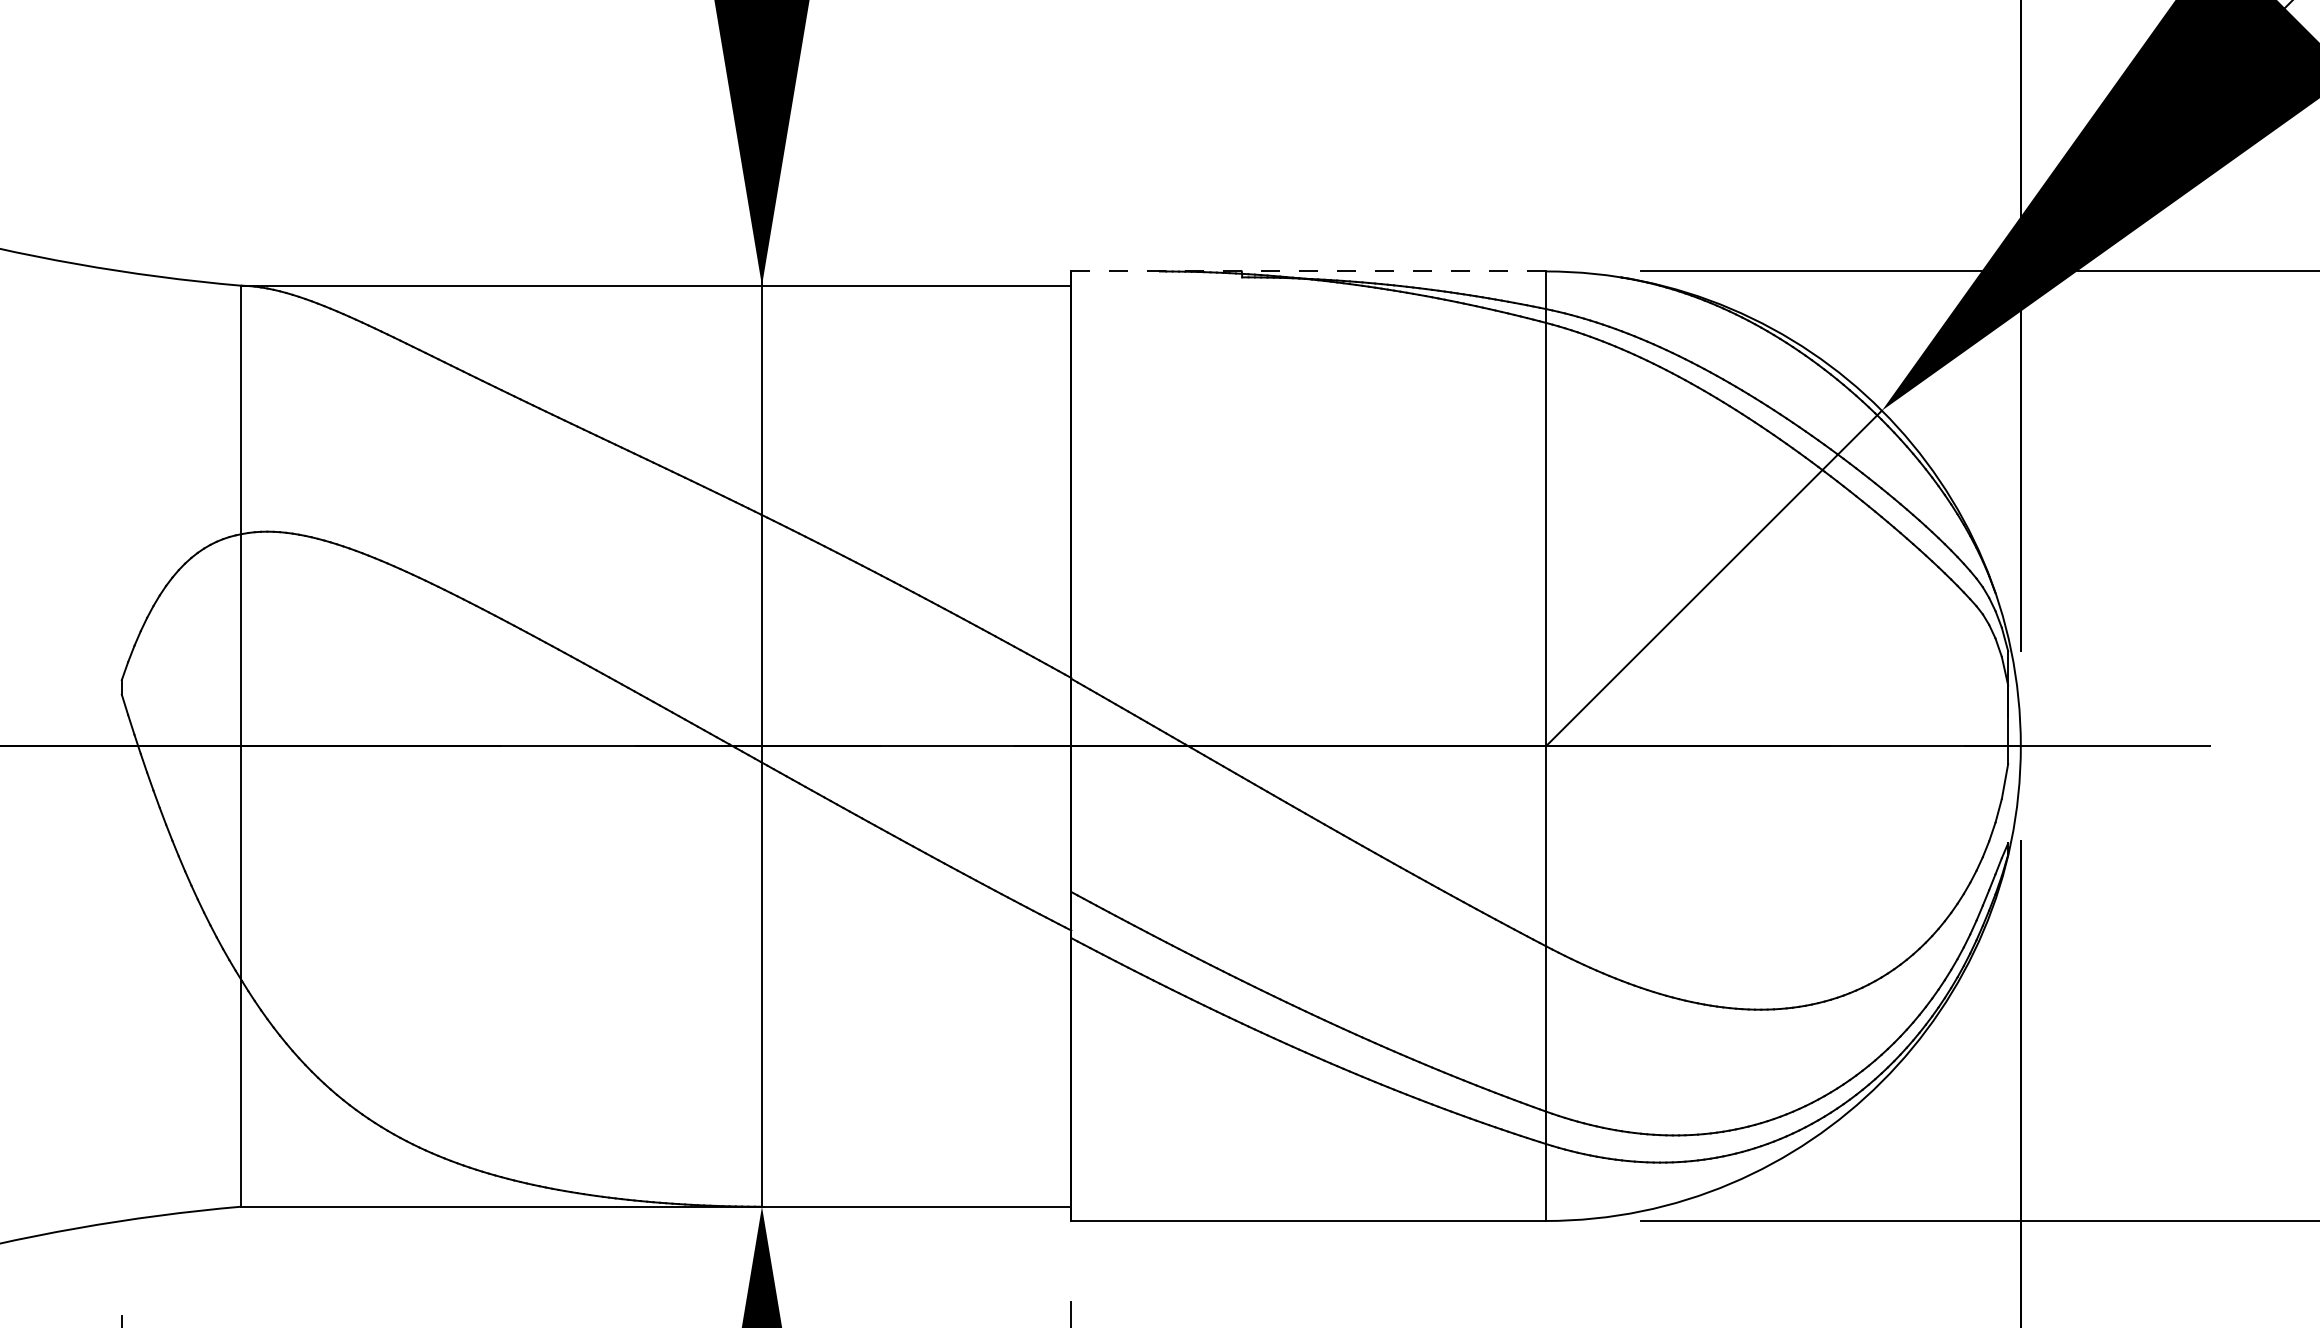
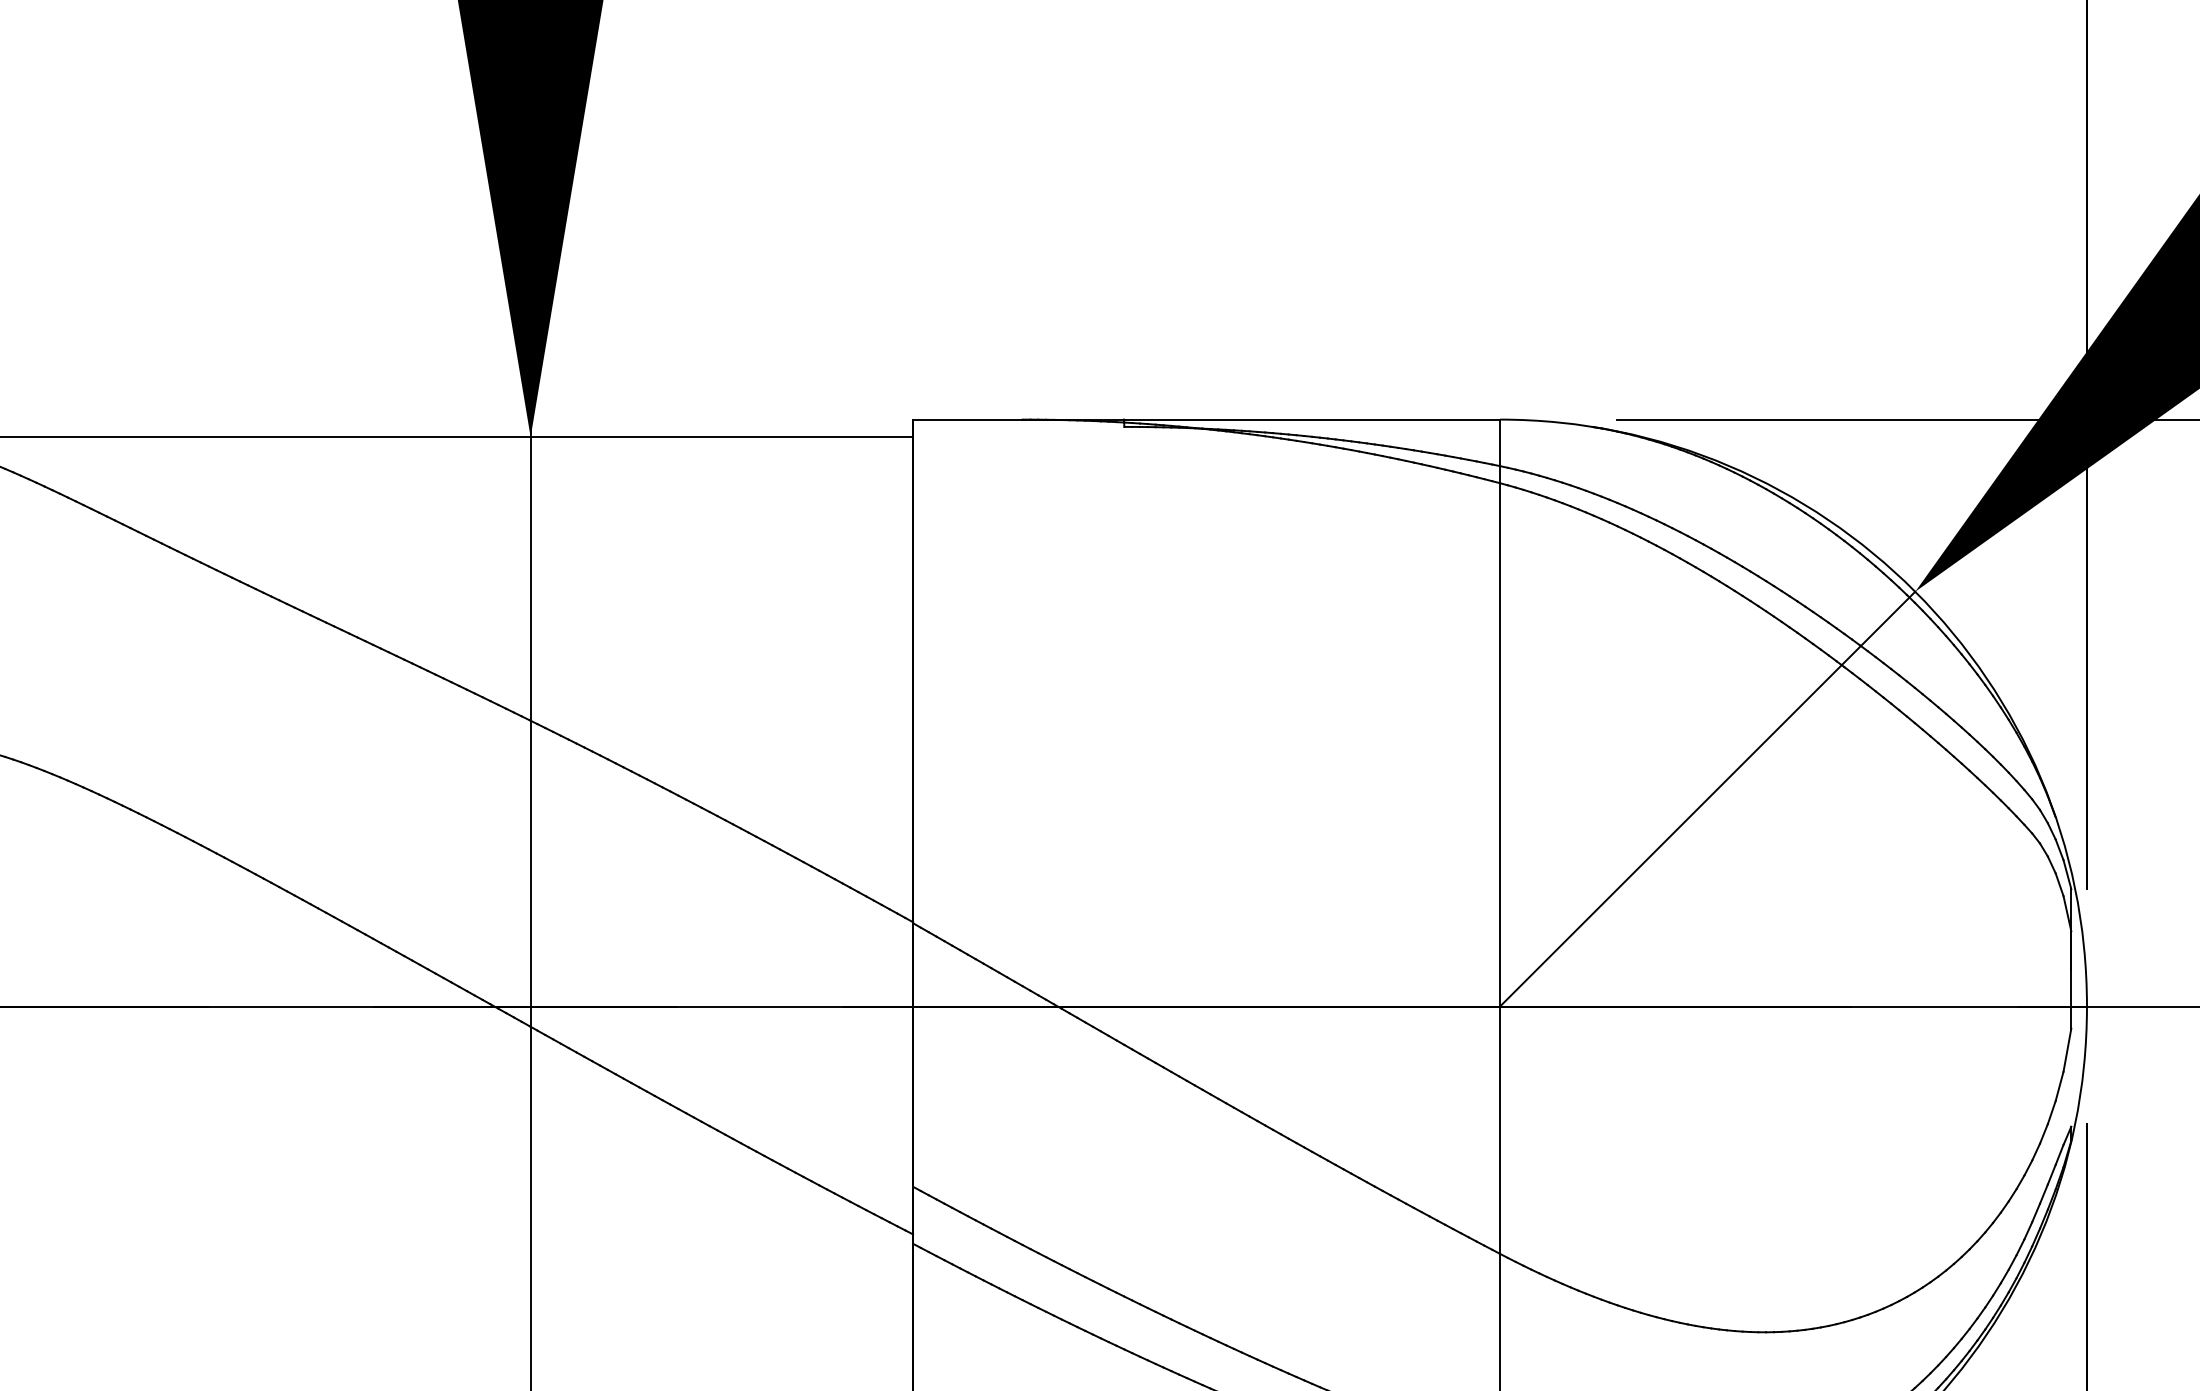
line: (1308, 271) -> (1206, 419), dashed -> solid

